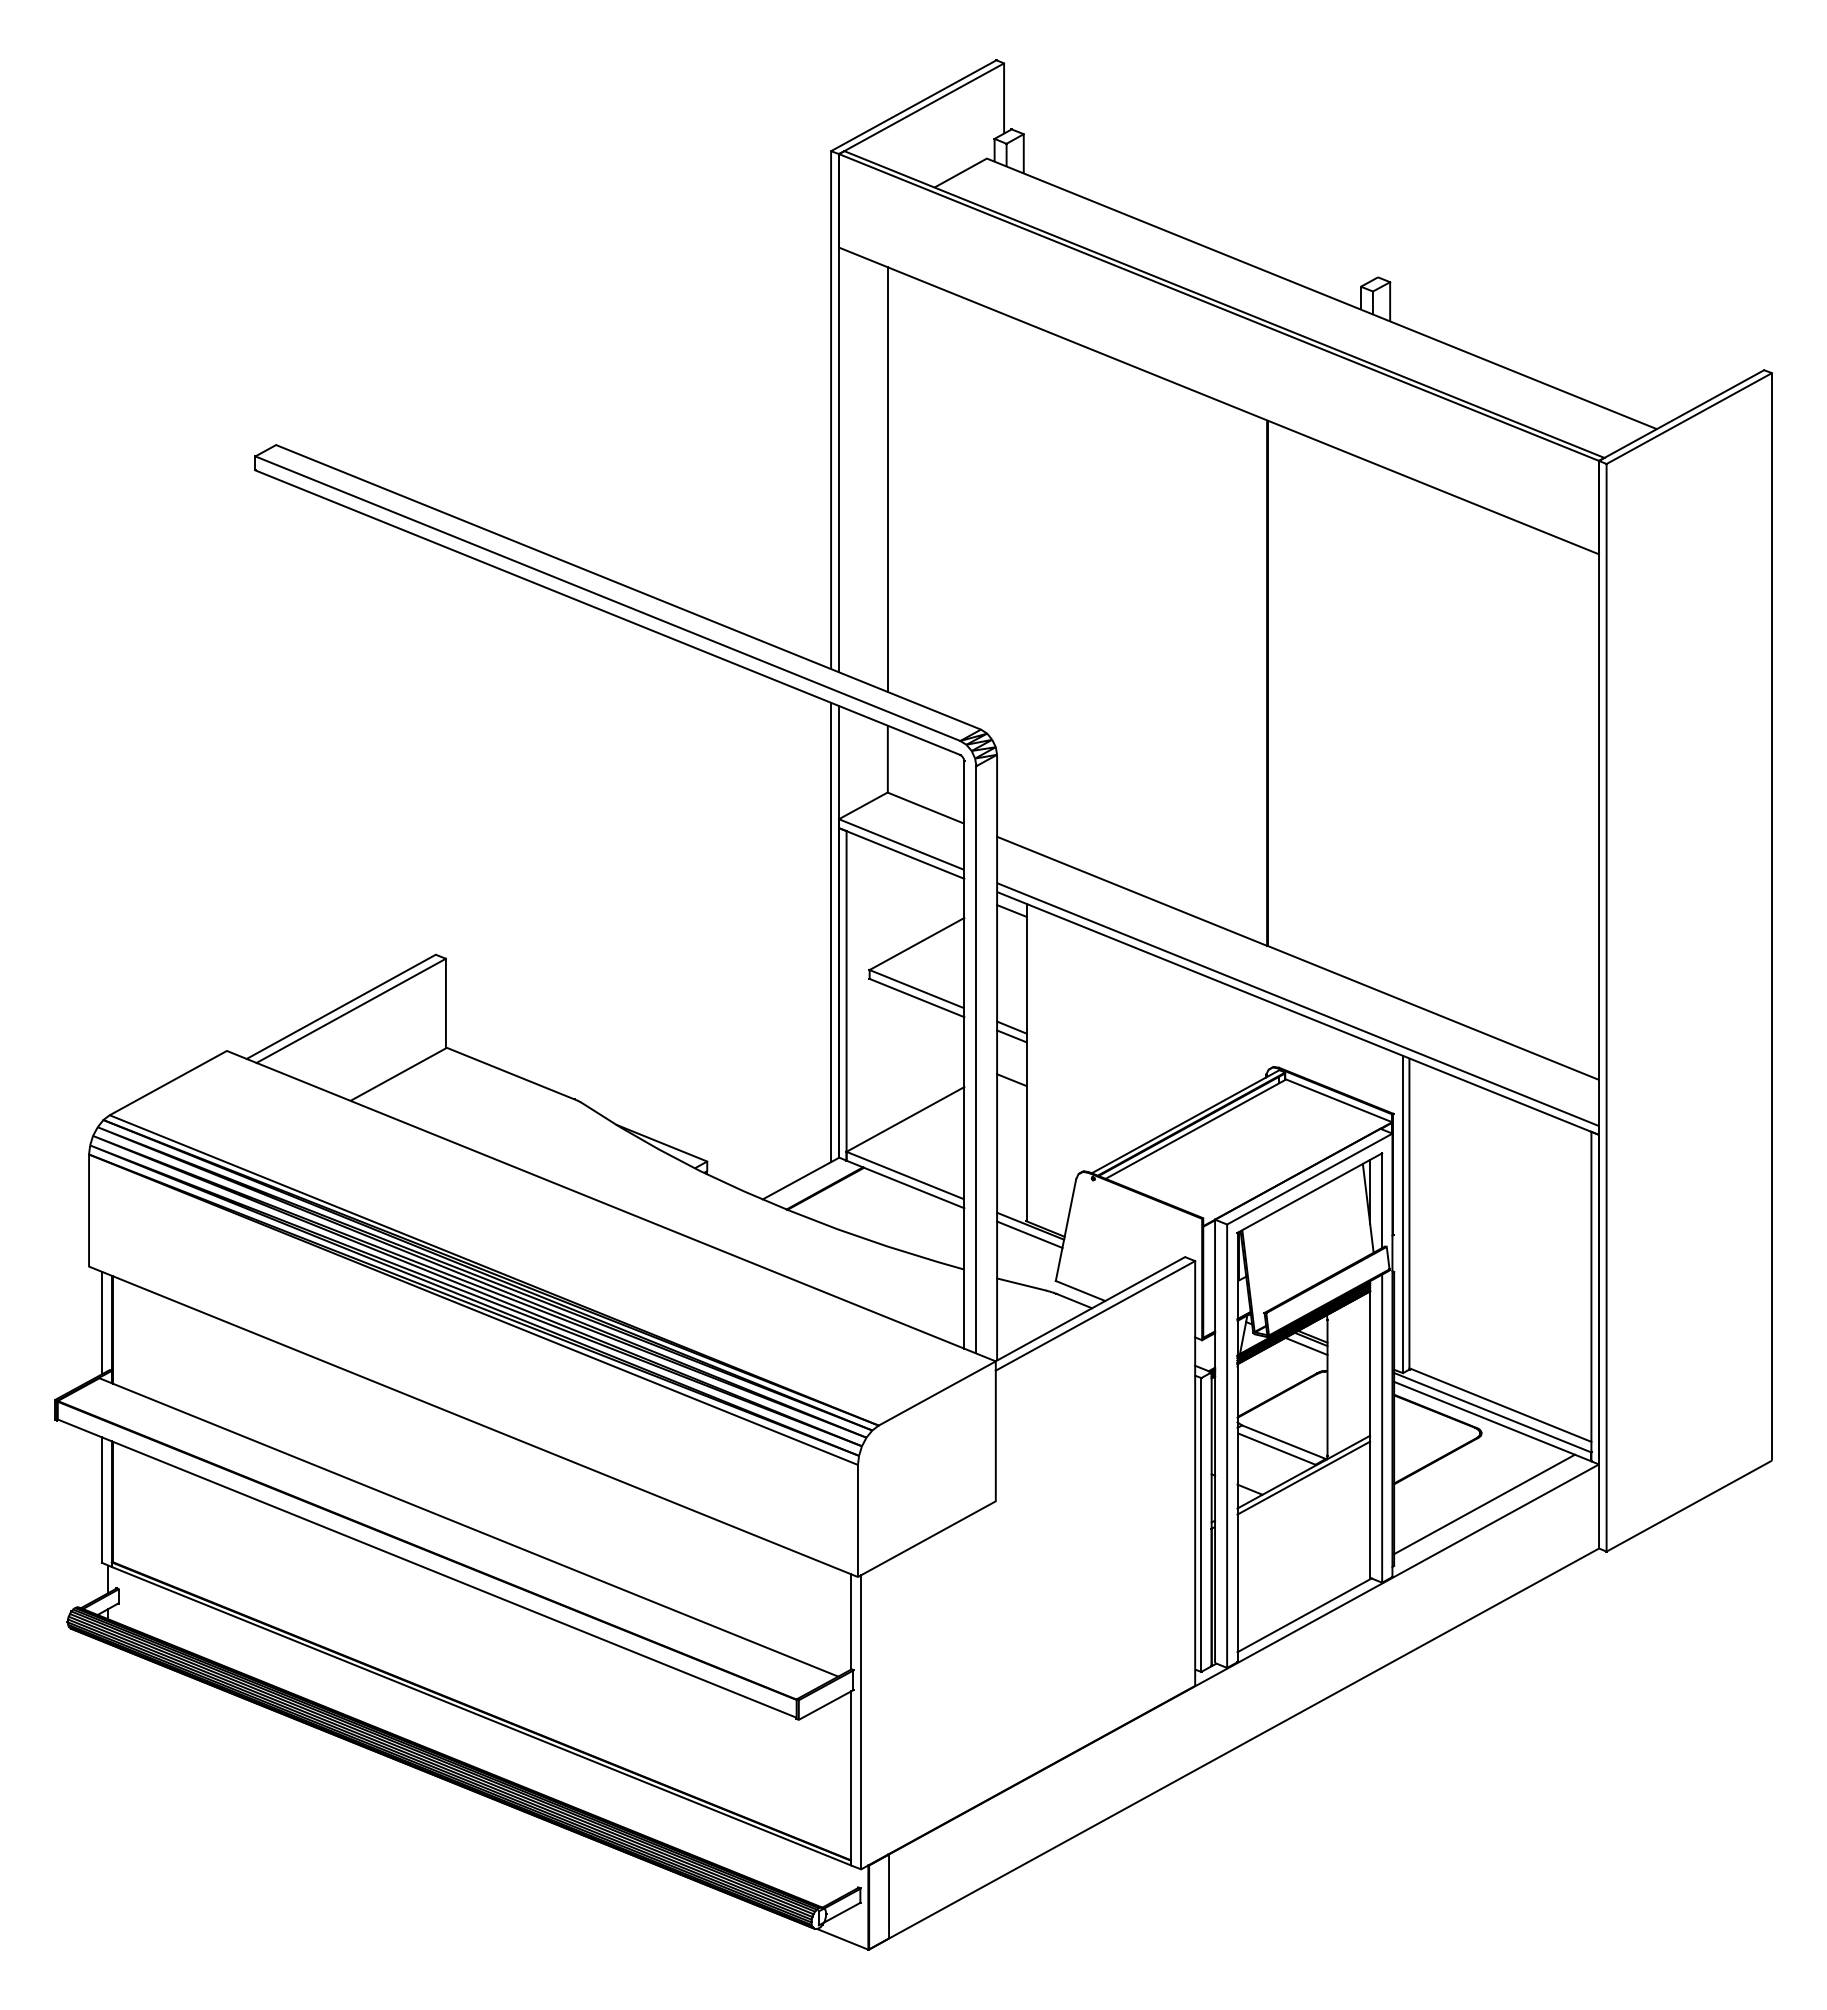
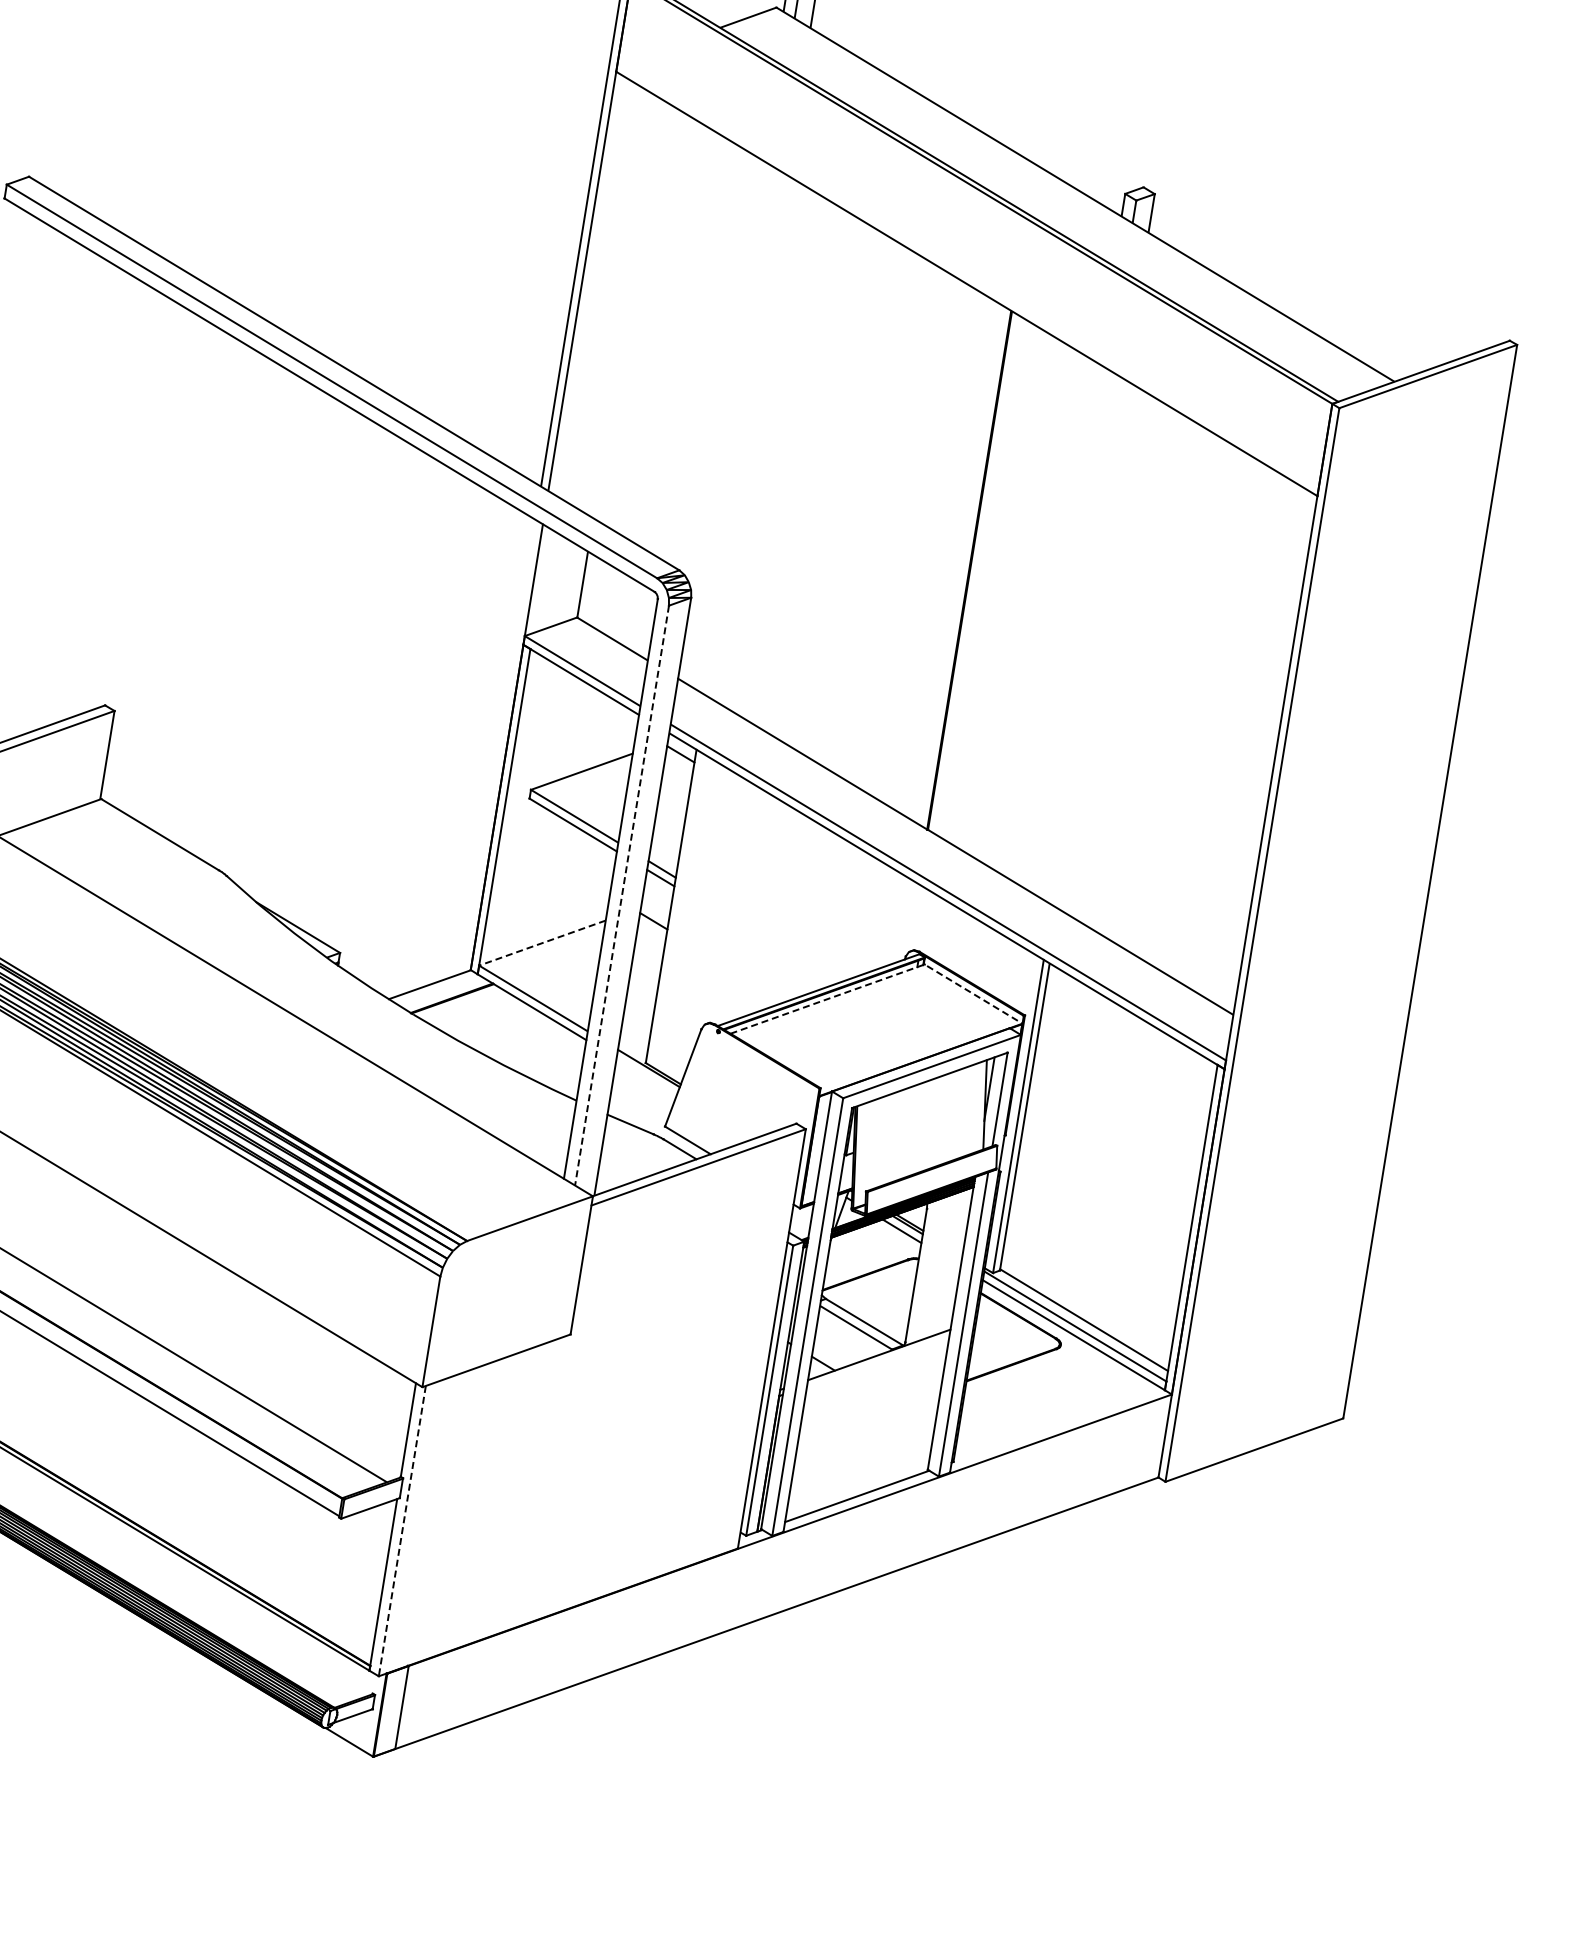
line: (887, 479) -> (627, 308), removed
line: (831, 932) -> (499, 746), removed
line: (976, 1059) -> (622, 895), solid -> dashed
line: (1246, 1101) -> (881, 979), solid -> dashed
line: (905, 1119) -> (542, 943), solid -> dashed
line: (1029, 1234) -> (646, 1076), removed
line: (1303, 1477) -> (878, 1360), removed
line: (1484, 1504) -> (1052, 1415), removed
line: (861, 1722) -> (402, 1531), solid -> dashed

